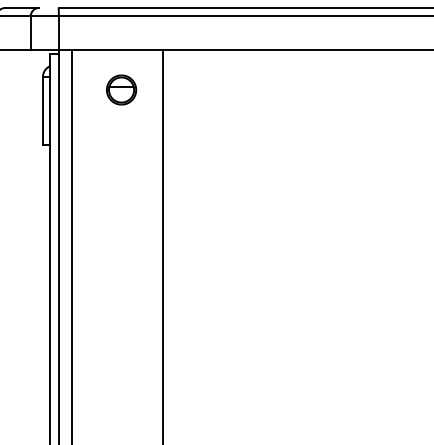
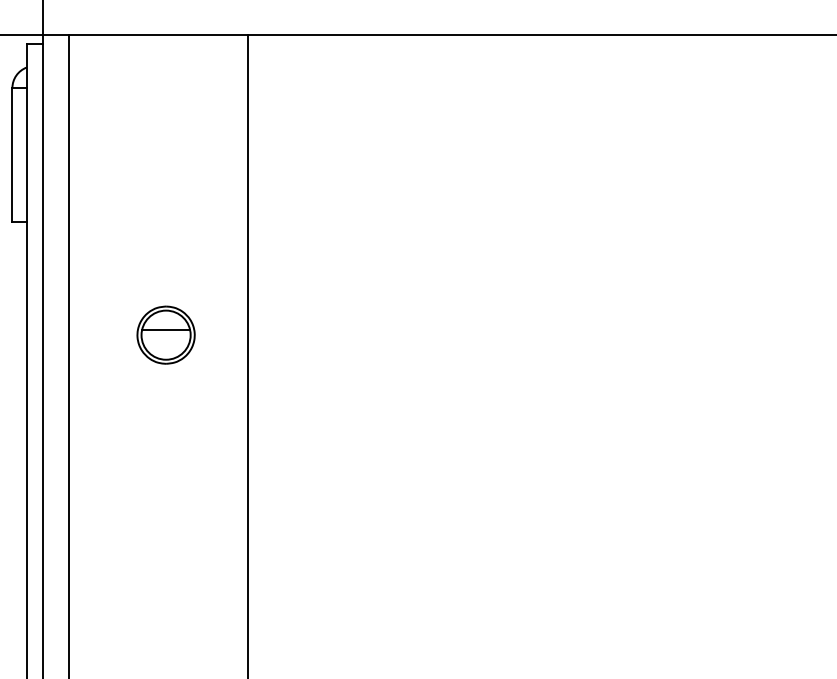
part: (121, 89) -> (165, 334), moved

